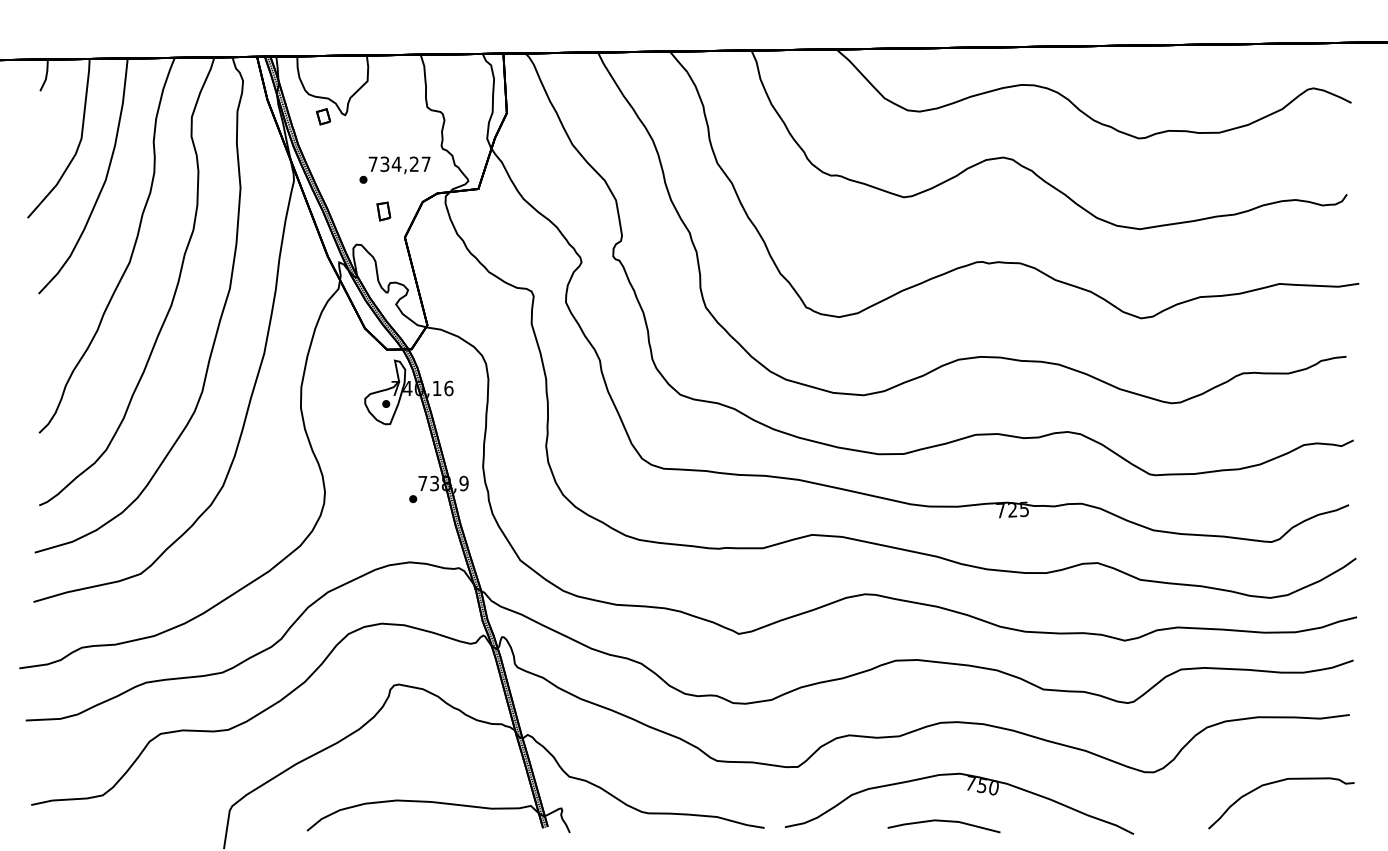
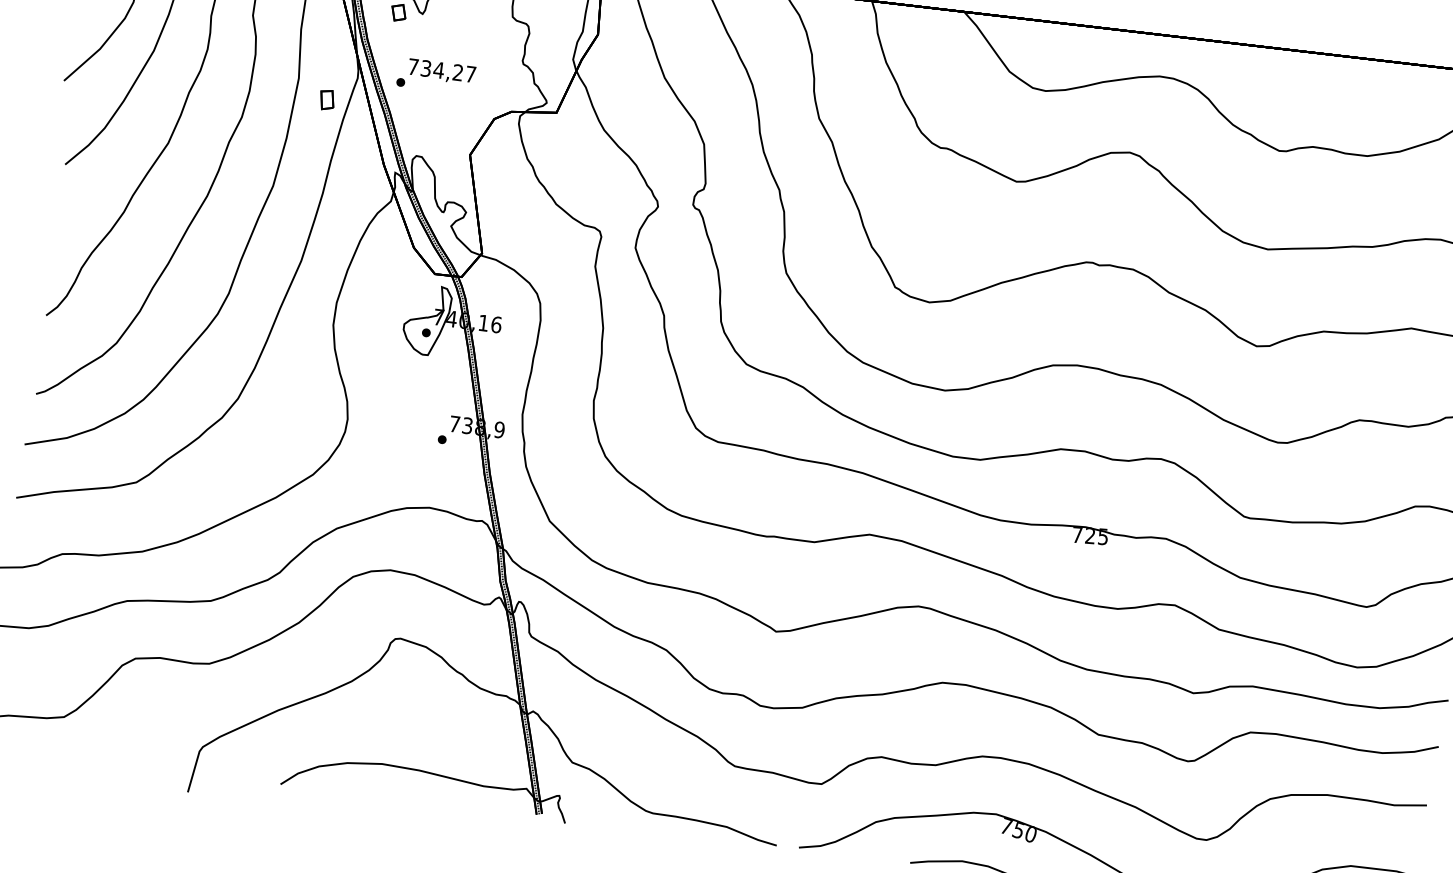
text: (394, 169) -> (435, 75), moved
part: (383, 211) -> (326, 100), moved

